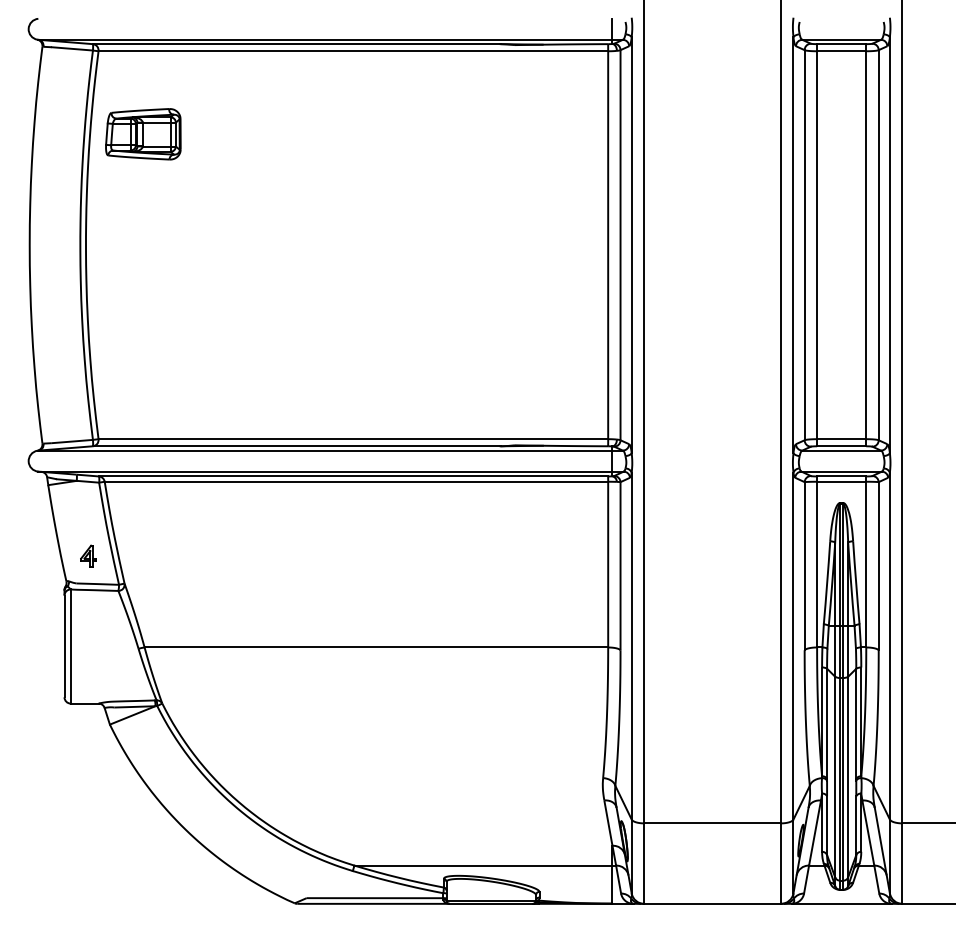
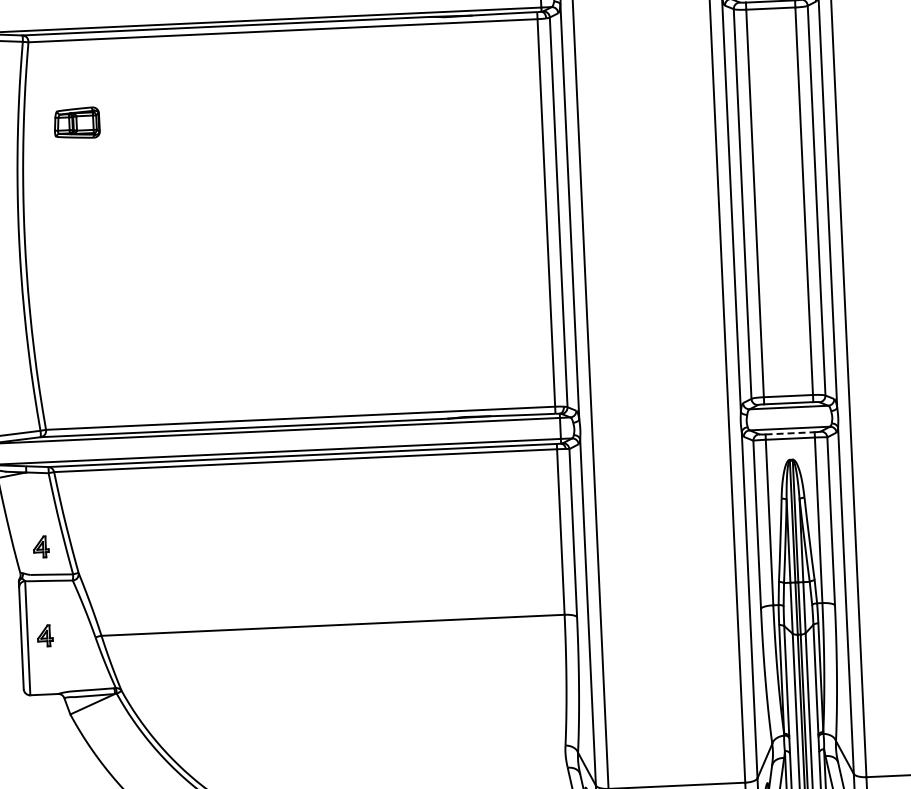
part: (143, 134) -> (77, 123), size x0.6
line: (841, 476) -> (789, 433), solid -> dashed
part: (88, 644) -> (45, 635), added

